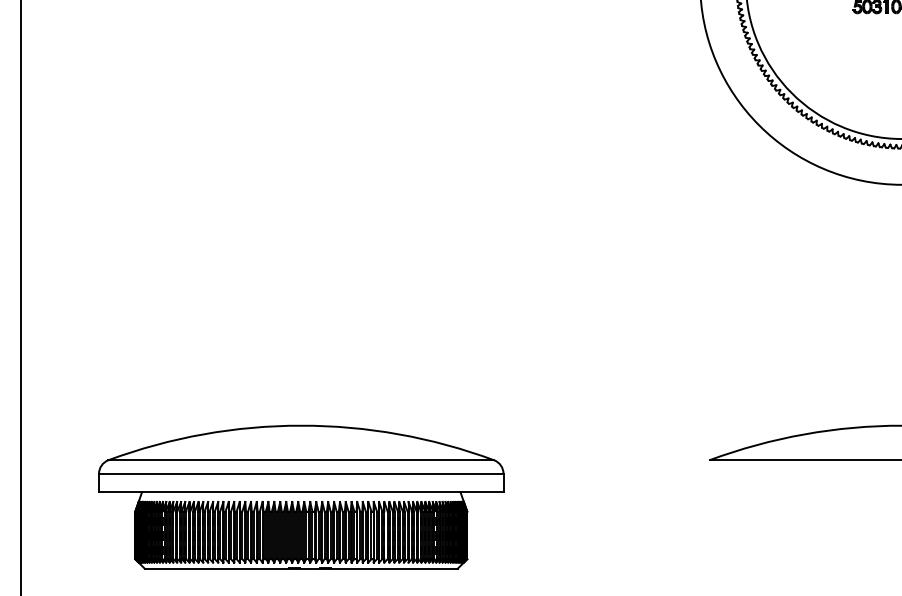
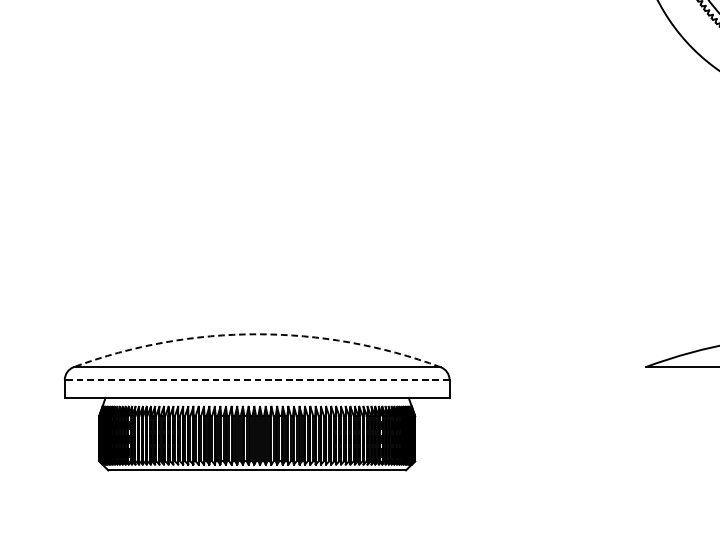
arc: (301, 425) -> (257, 334), solid -> dashed
line: (300, 473) -> (256, 379), solid -> dashed

